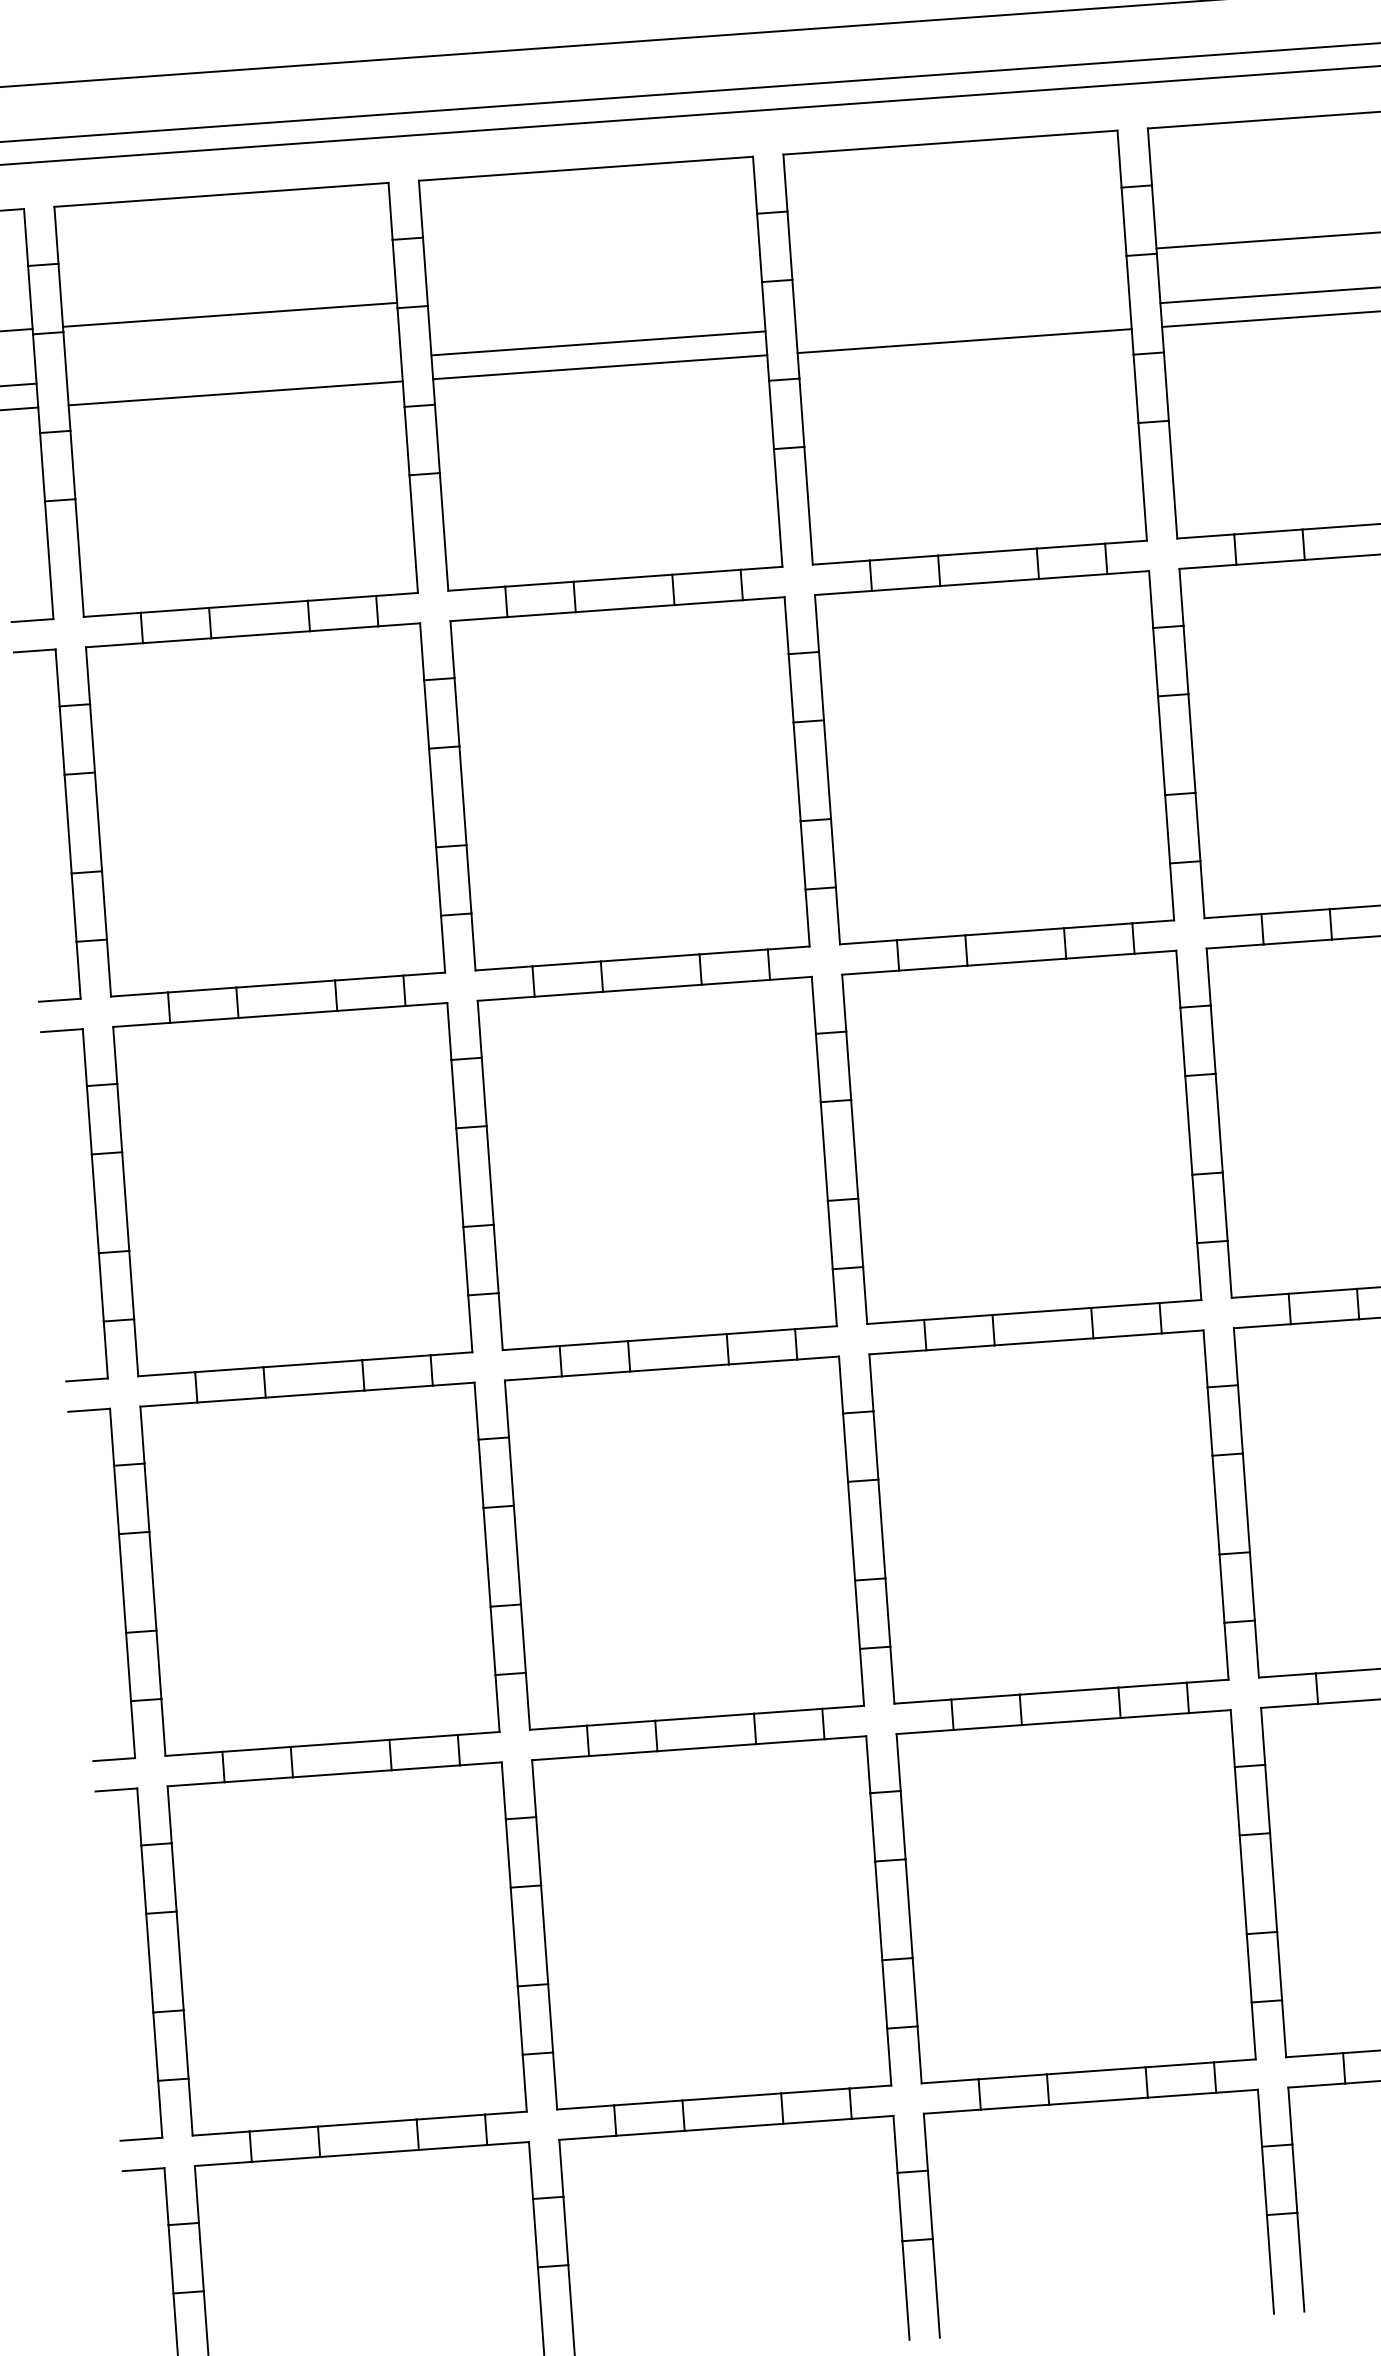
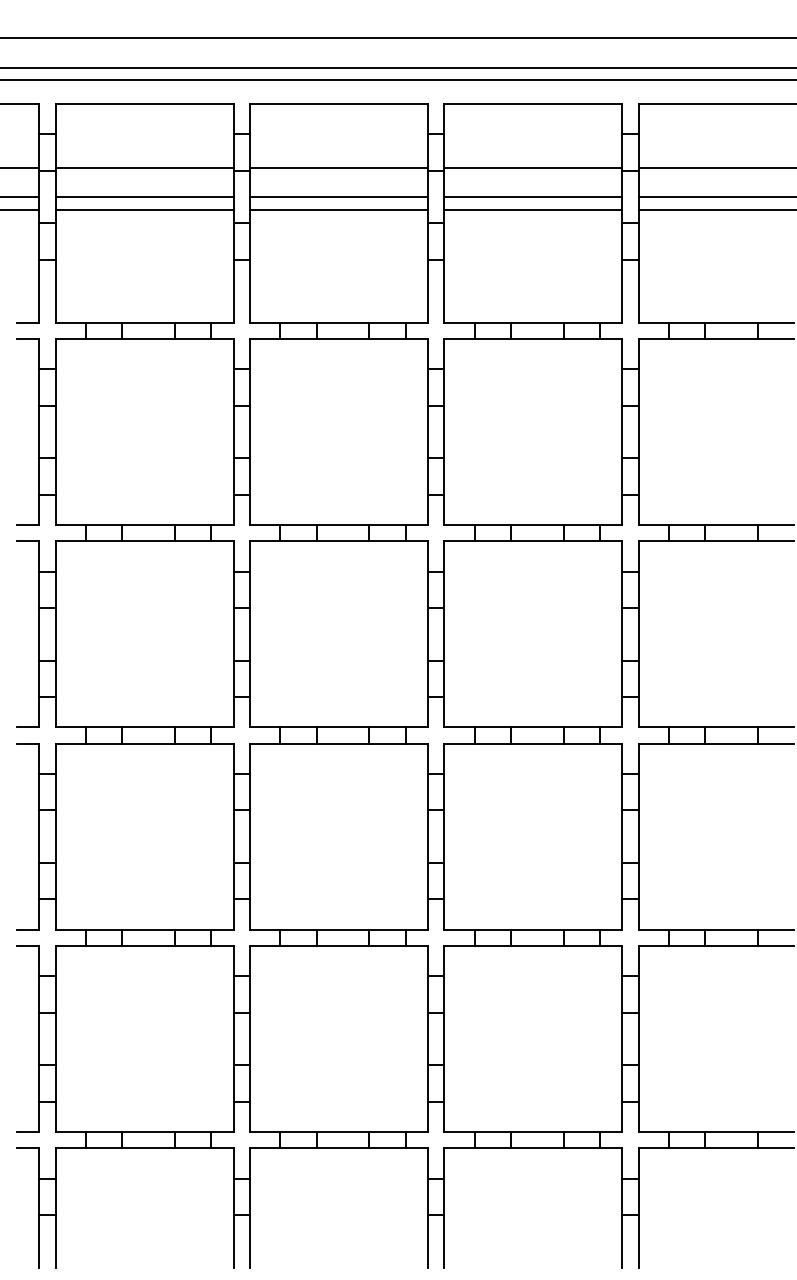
line: (959, 261) -> (533, 167), added
line: (593, 287) -> (338, 167), added
line: (963, 318) -> (533, 197), added
line: (233, 370) -> (144, 197), added

